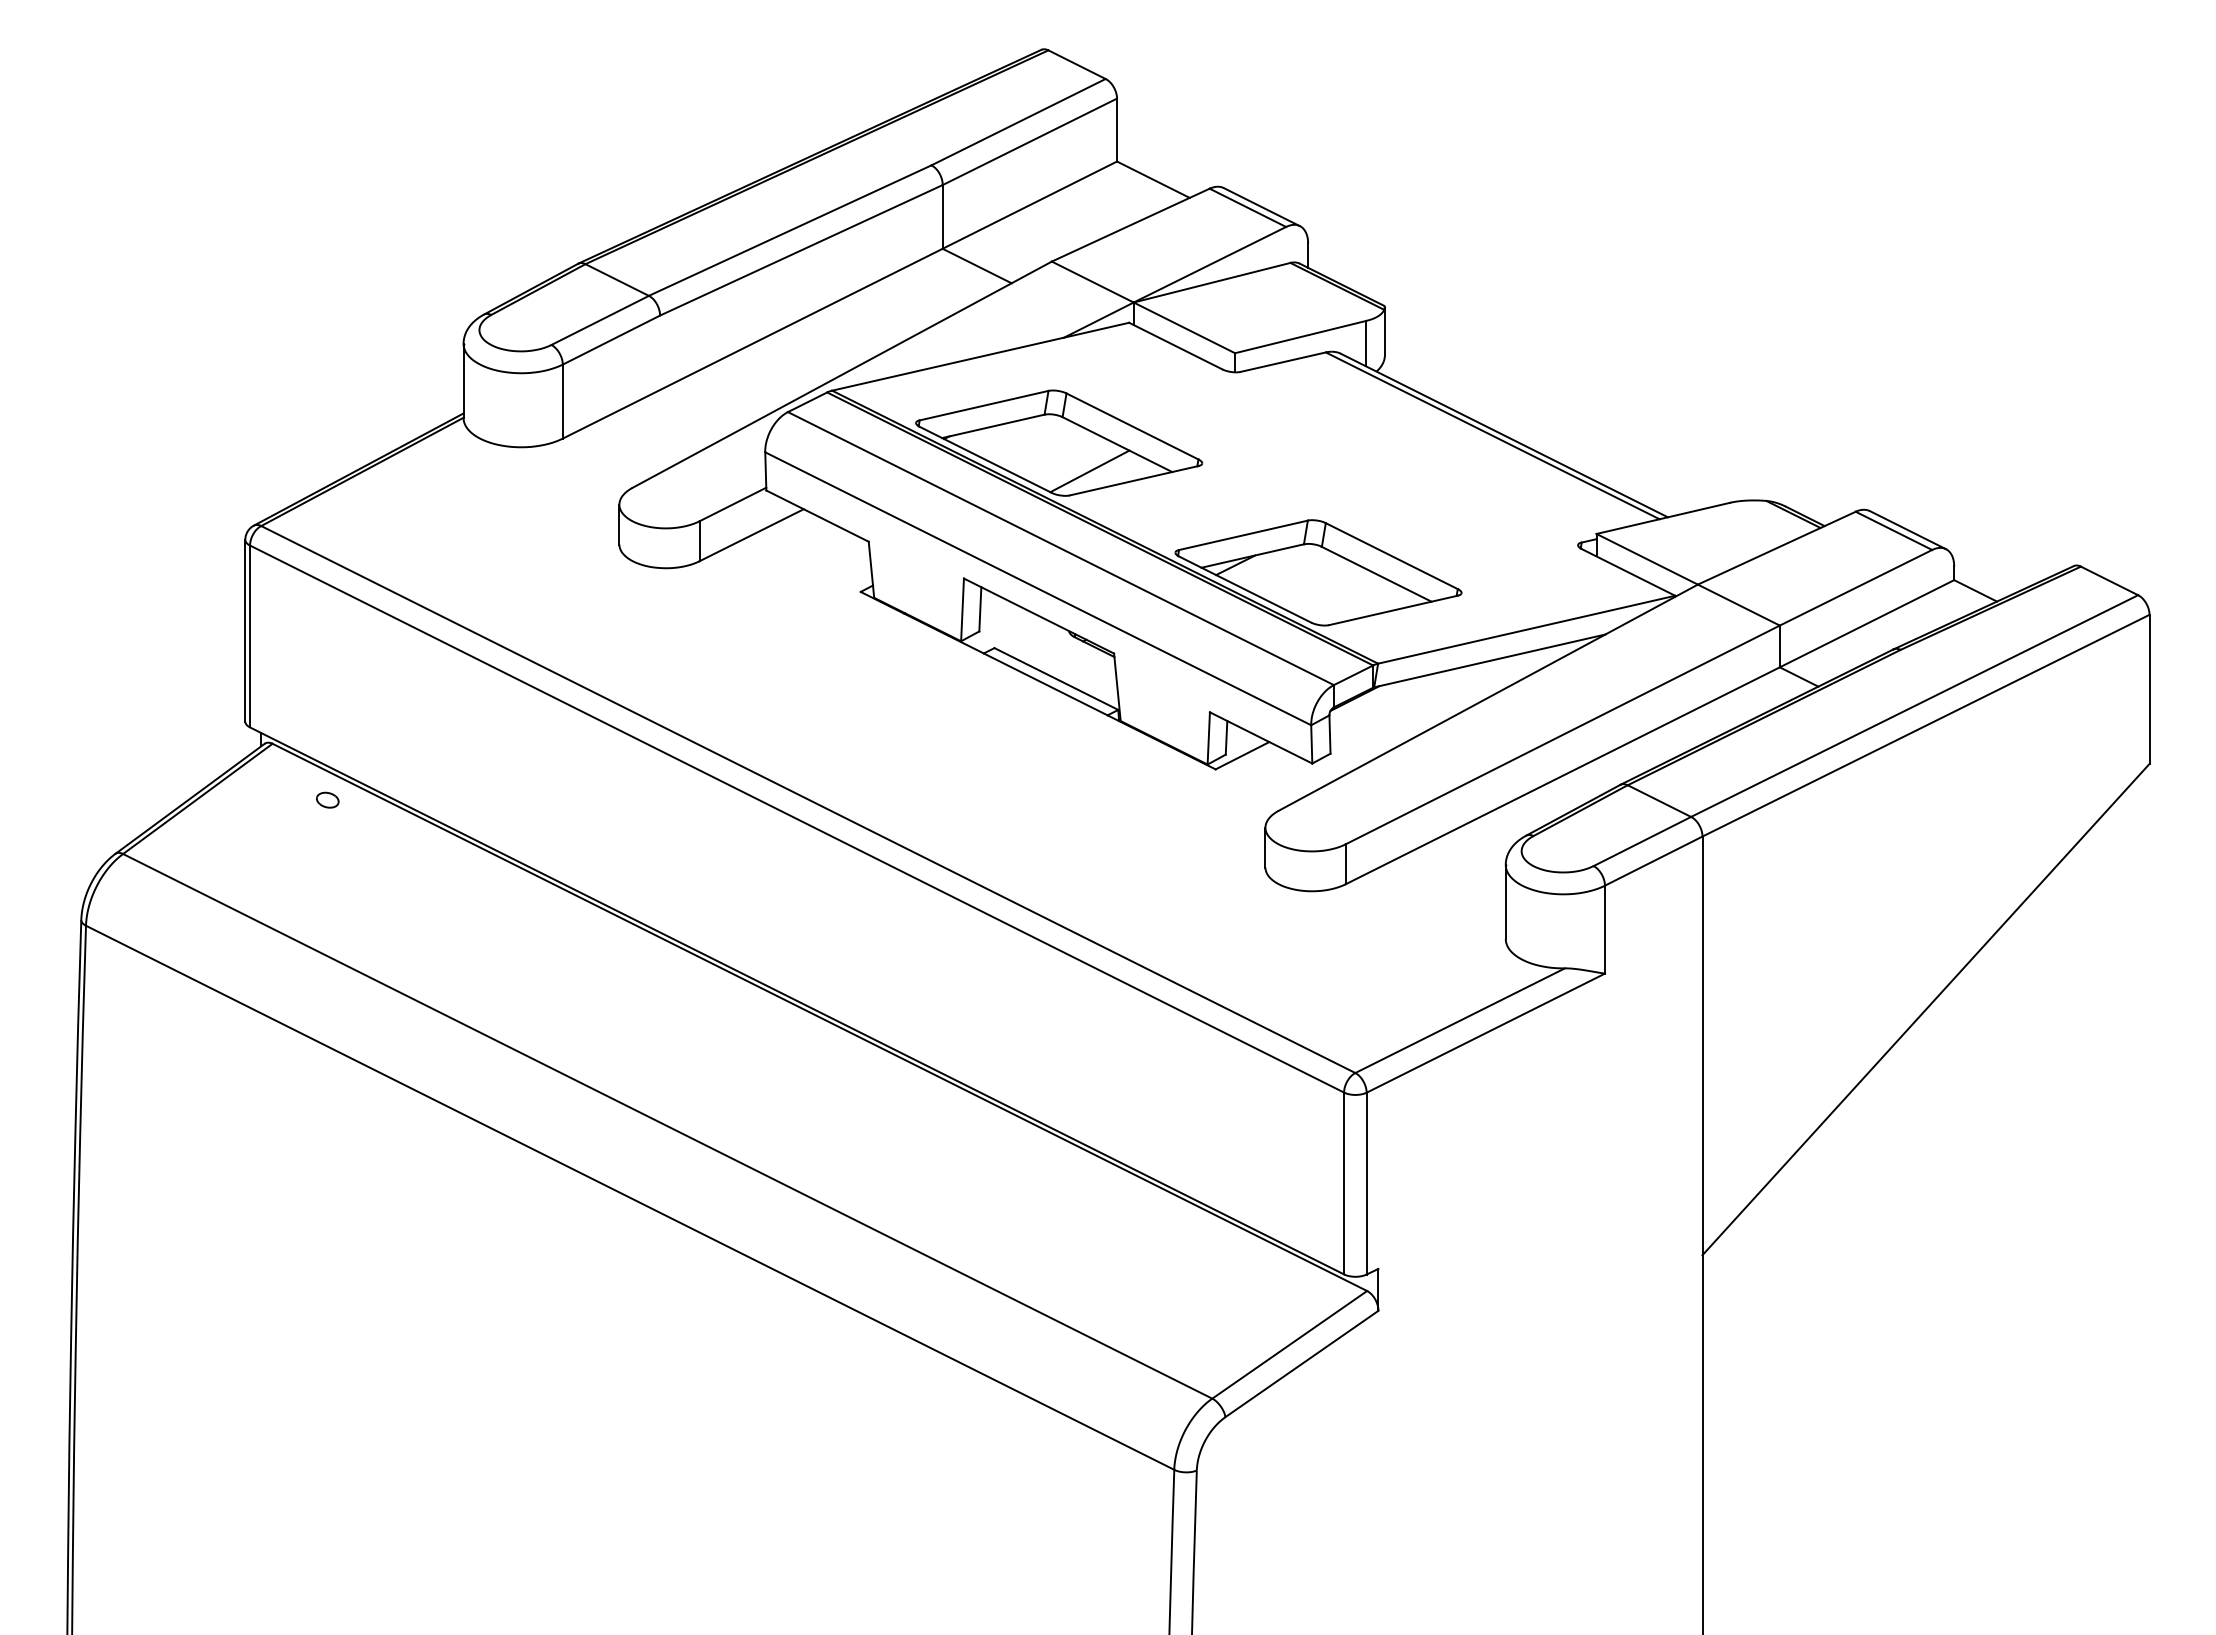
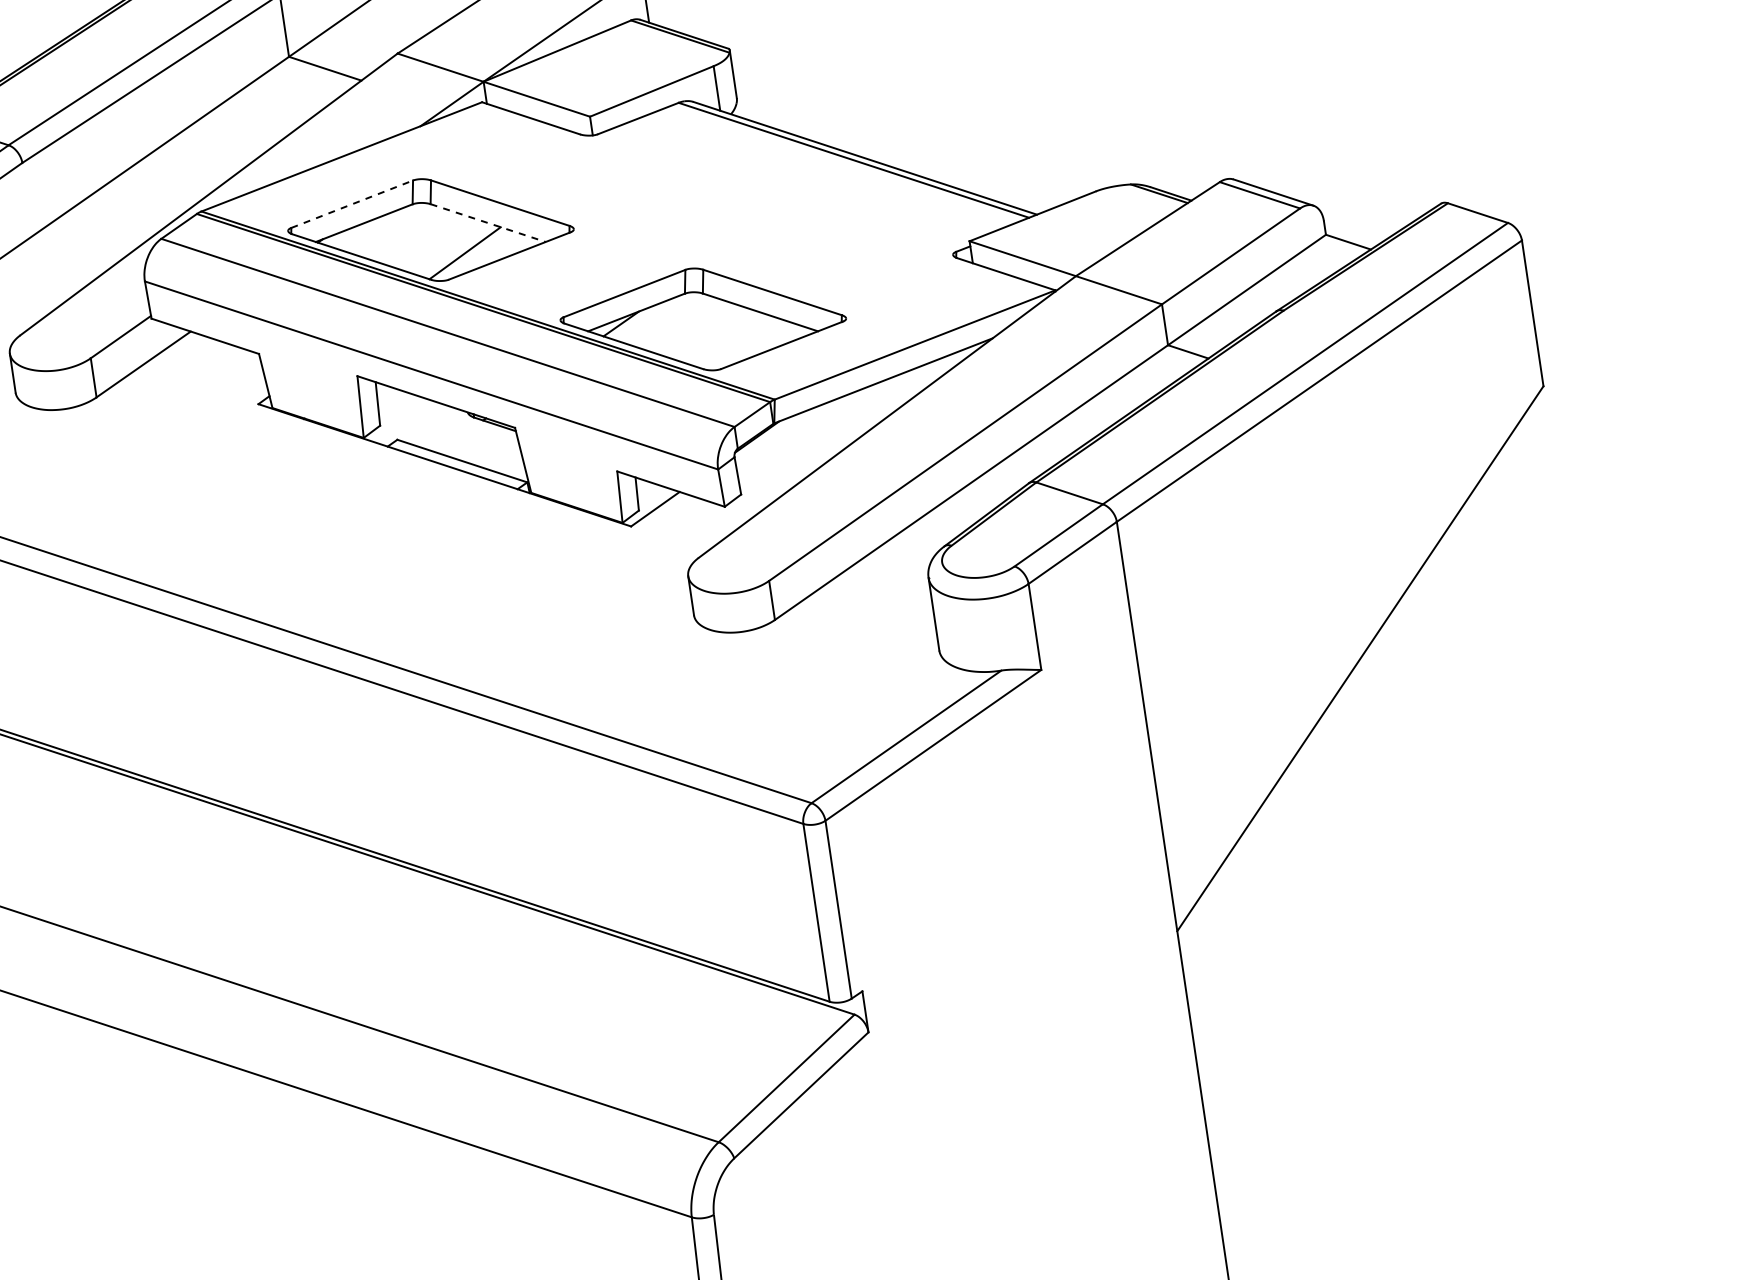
line: (984, 405) -> (352, 204), solid -> dashed
line: (1117, 444) -> (488, 222), solid -> dashed

